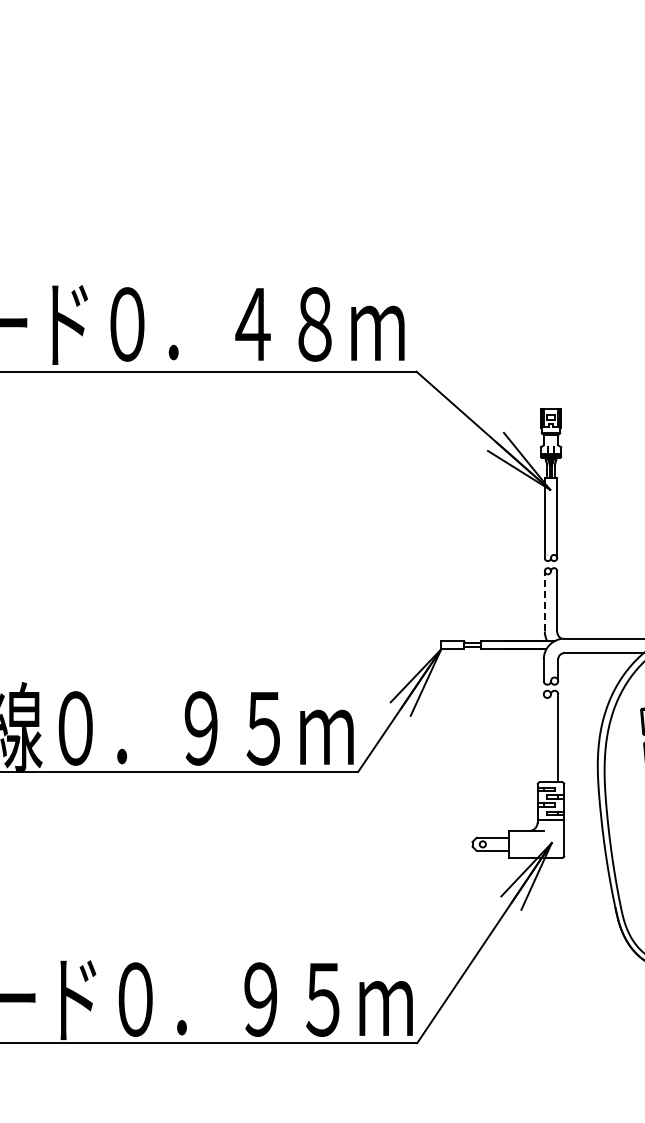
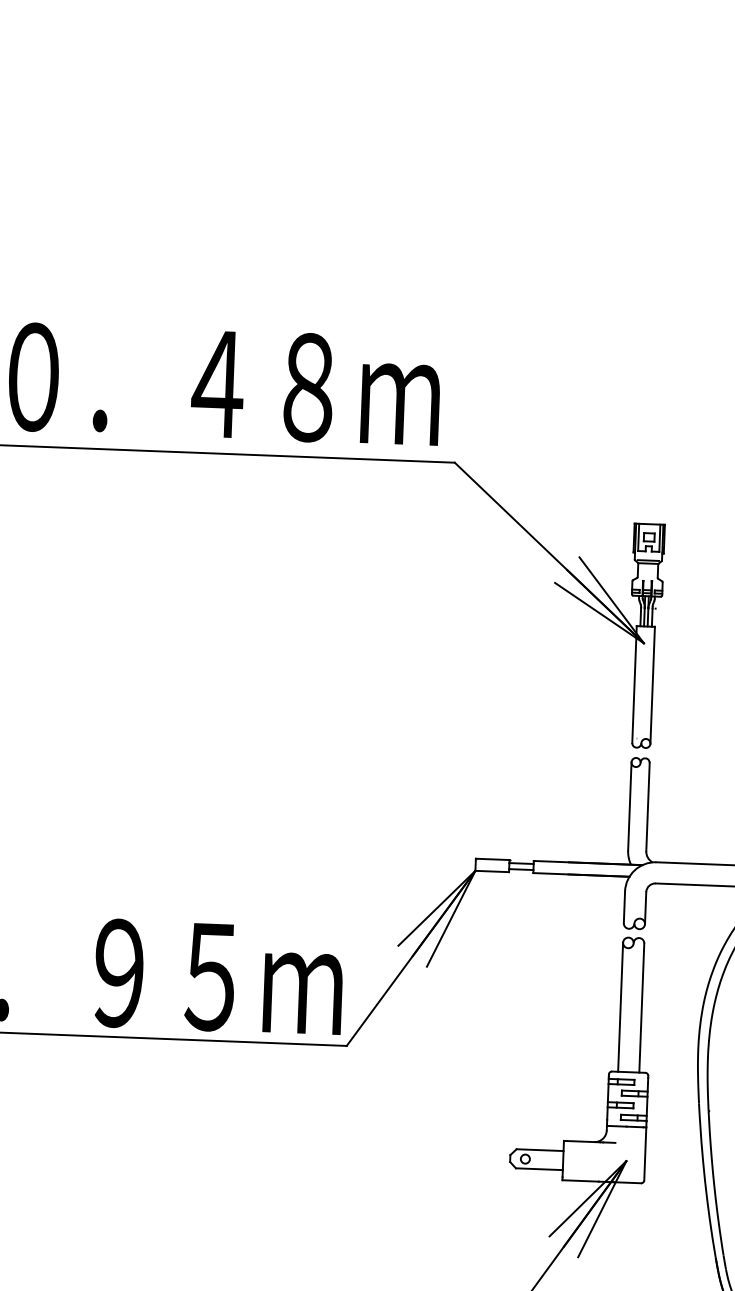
line: (544, 600) -> (629, 805), dashed -> solid
line: (543, 738) -> (620, 1007), added

